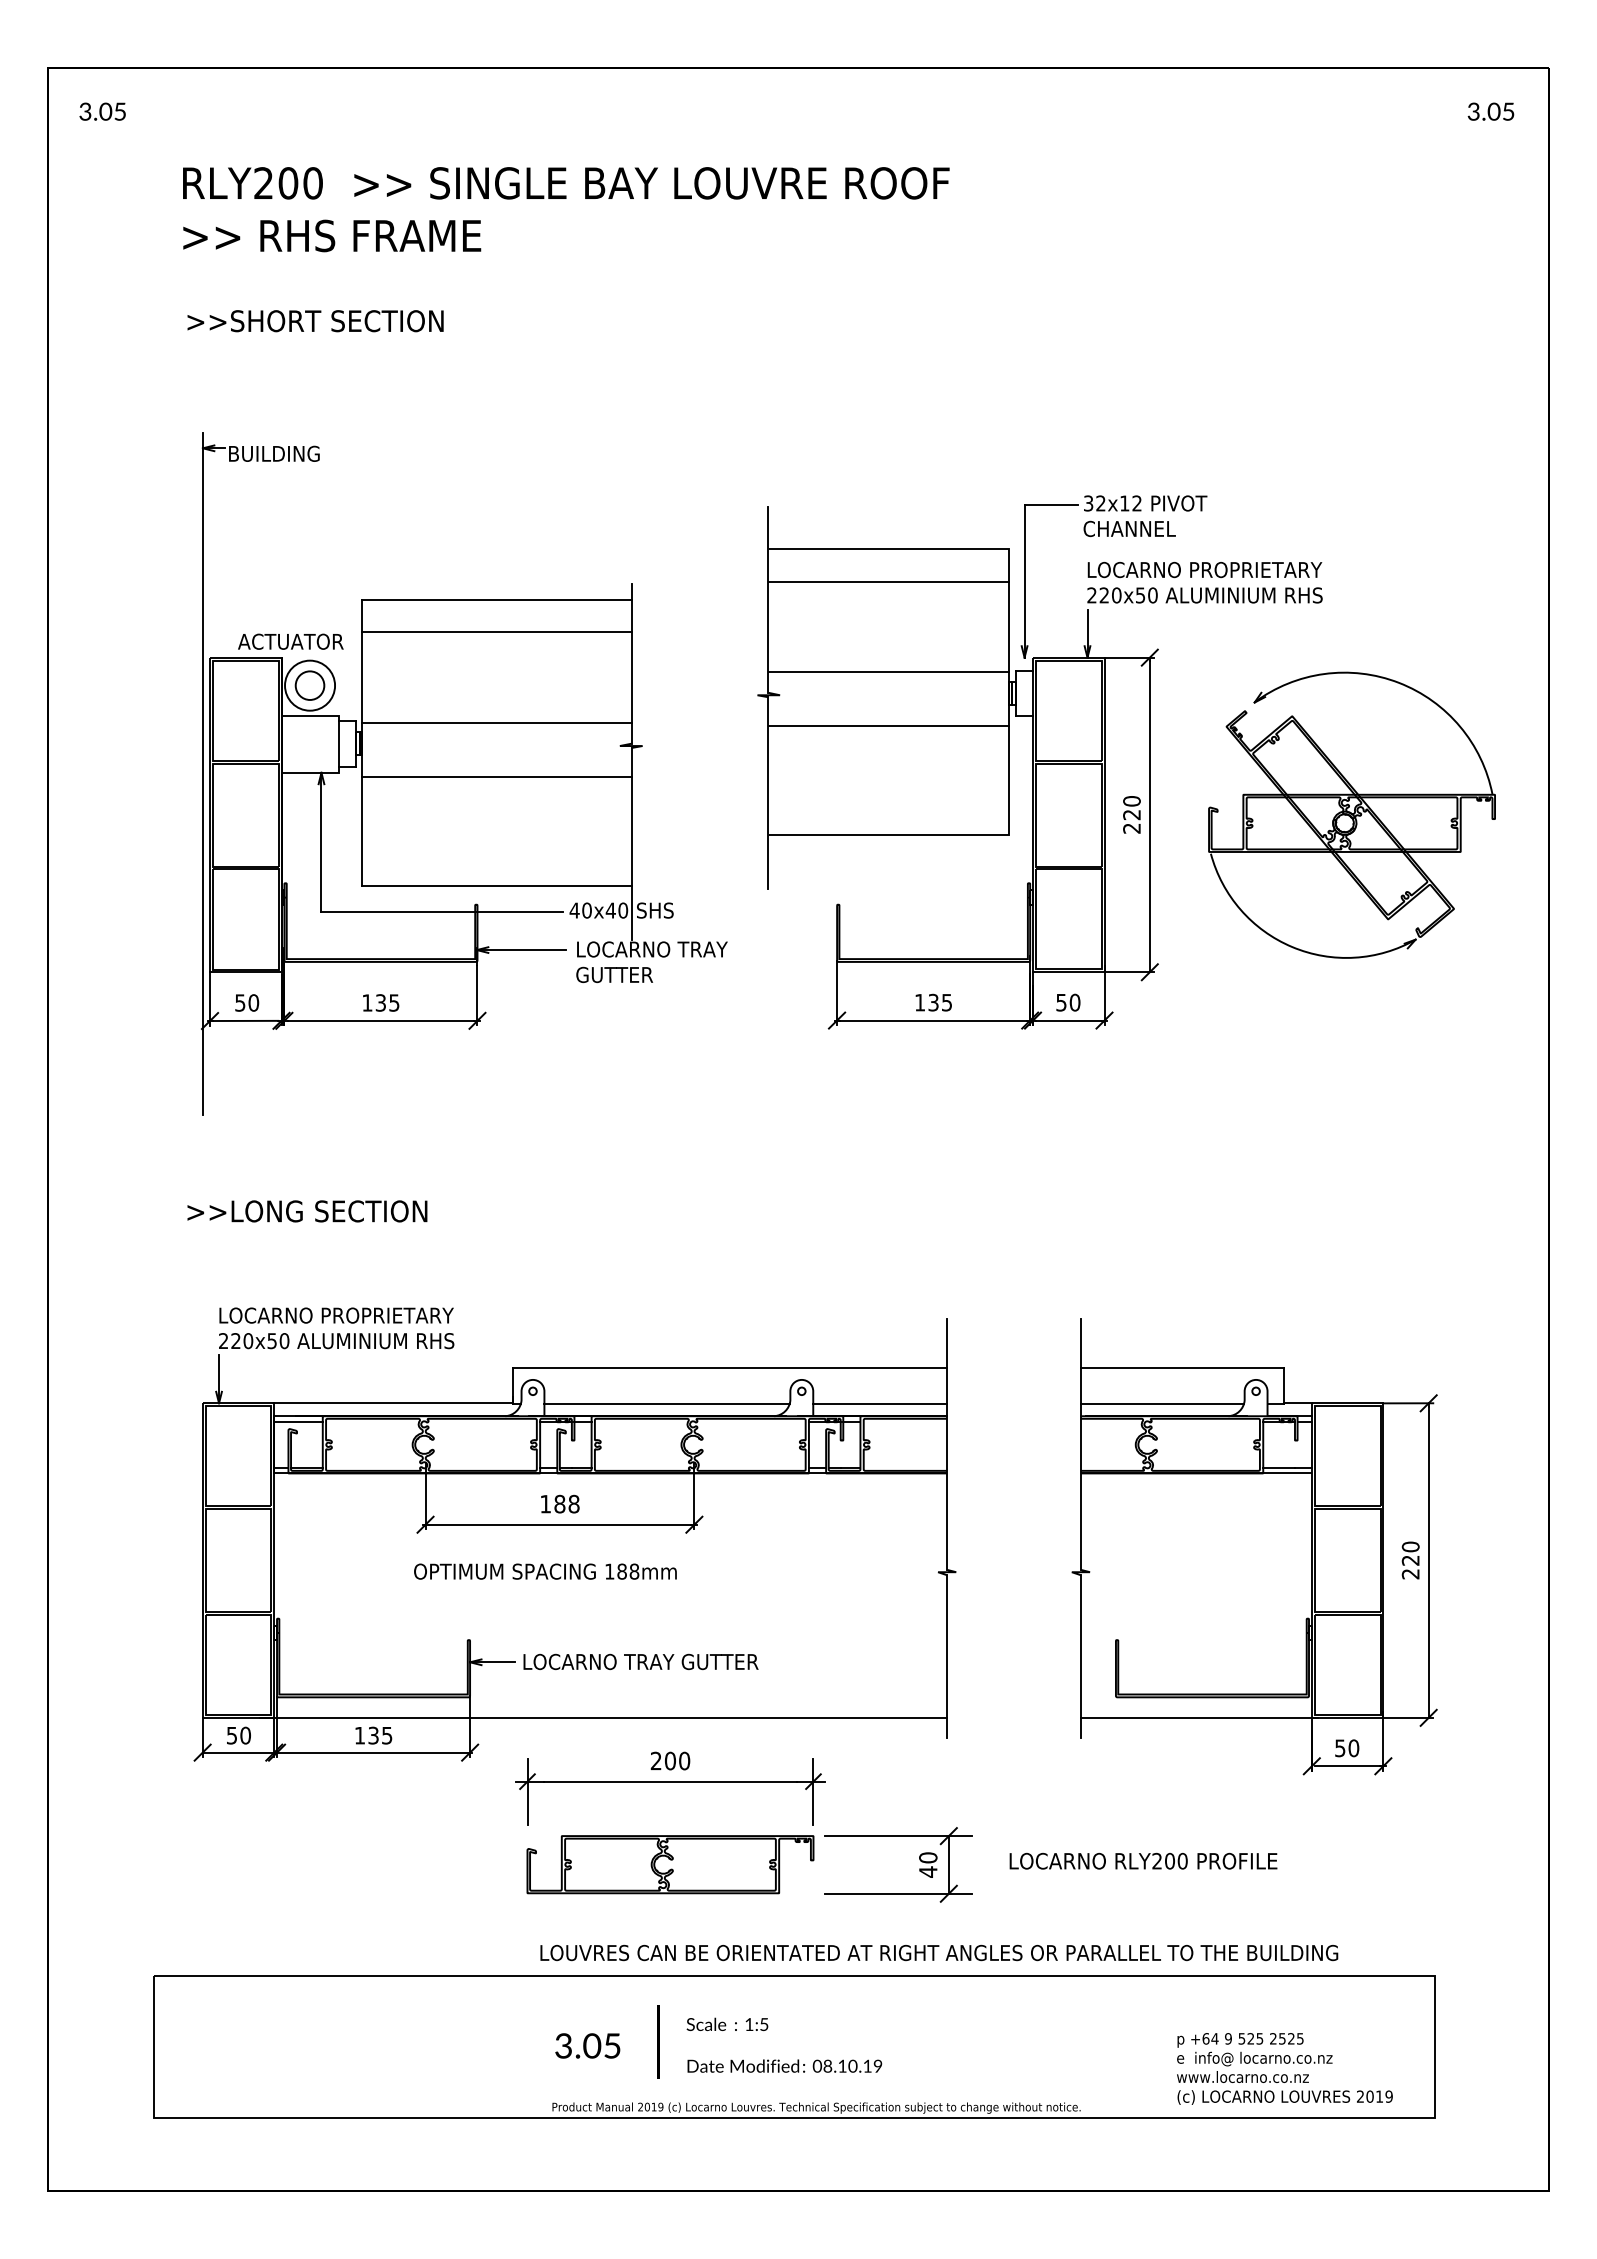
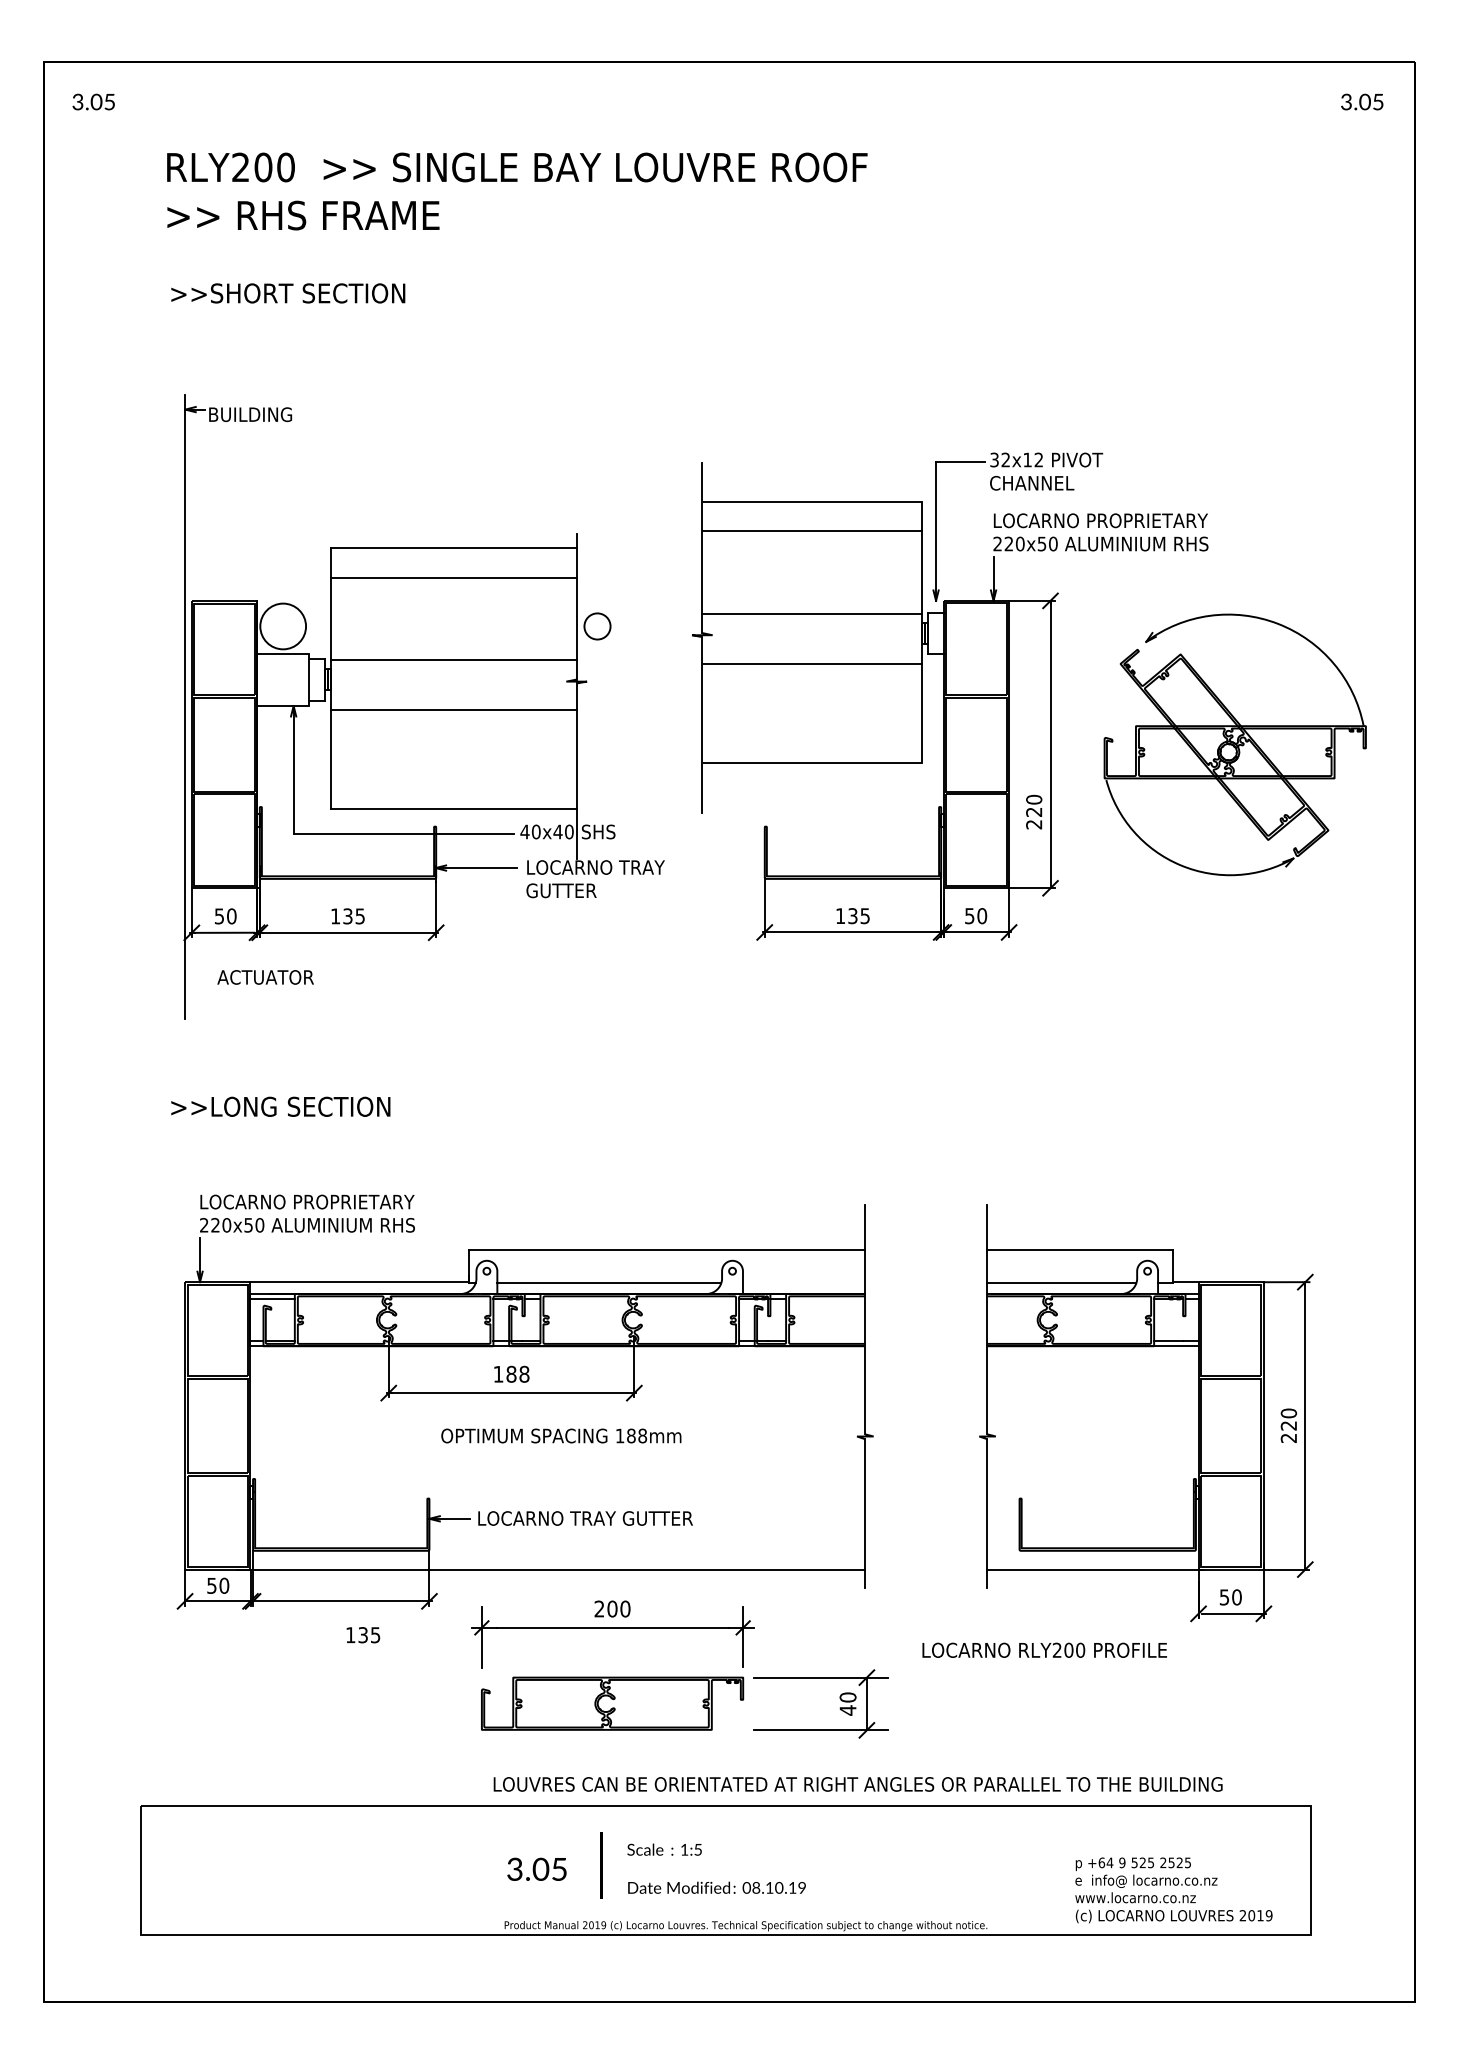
text: (290, 641) -> (265, 977), moved
circle: (309, 685) -> (597, 626), moved
text: (1131, 814) -> (1033, 811), moved
line: (880, 1404) -> (804, 1283), removed
text: (545, 1571) -> (561, 1435), moved
text: (373, 1735) -> (363, 1635), moved
text: (1143, 1860) -> (1044, 1649), moved

